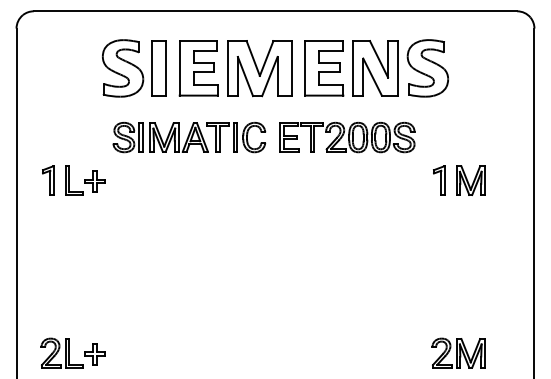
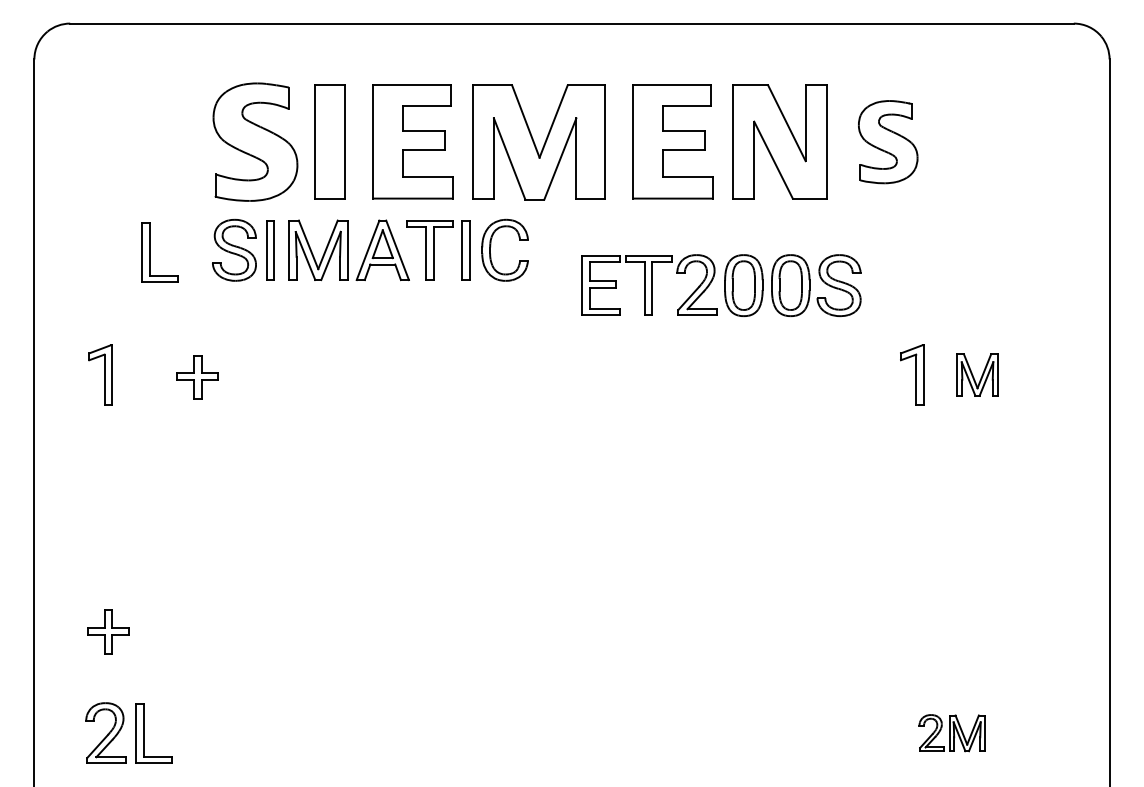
part: (427, 68) -> (887, 142), size x0.7
part: (189, 137) -> (370, 250), moved
part: (74, 180) -> (160, 252), moved
part: (470, 180) -> (976, 374), size x0.7
part: (458, 352) -> (951, 731), size x0.6
part: (94, 354) -> (106, 632), moved

